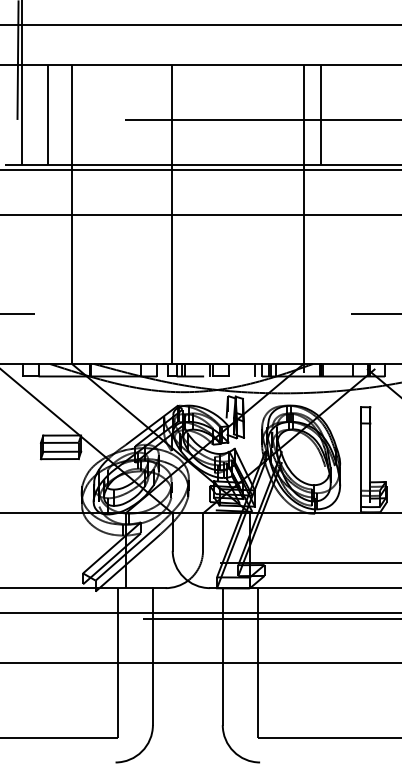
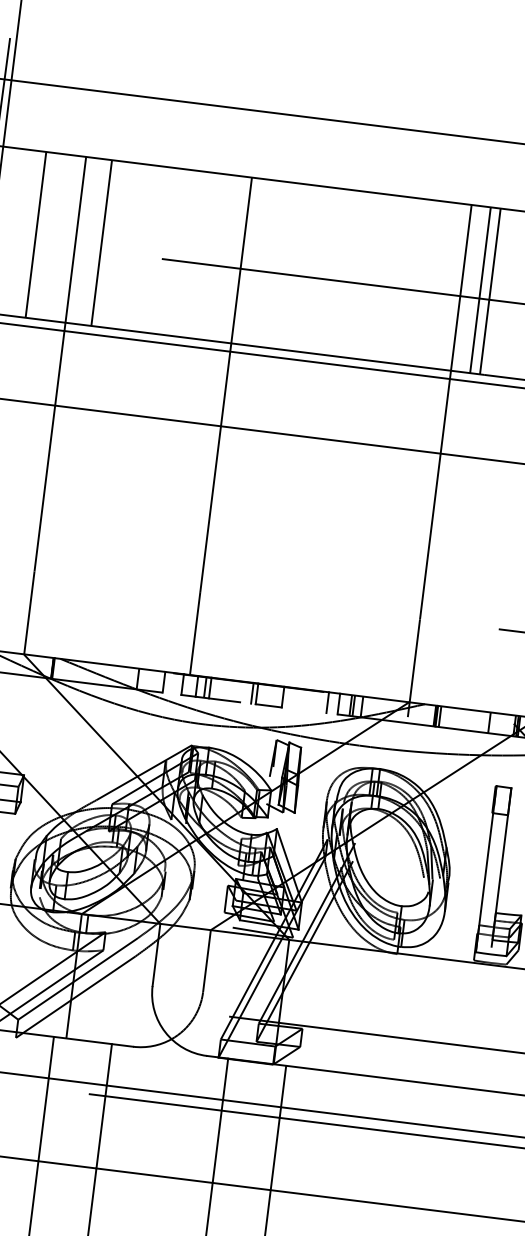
line: (87, 114) -> (101, 242), added
line: (315, 114) -> (480, 289), added

